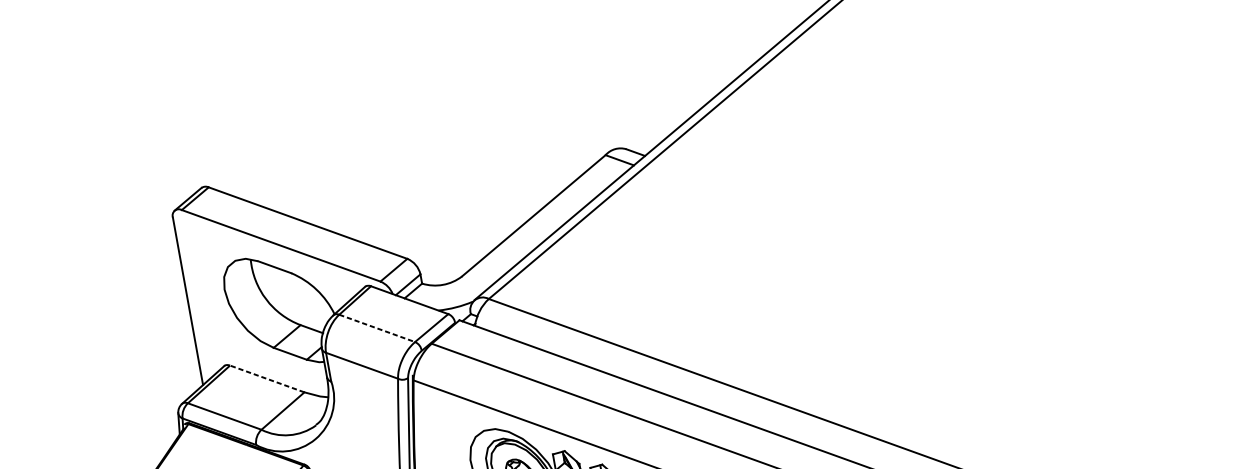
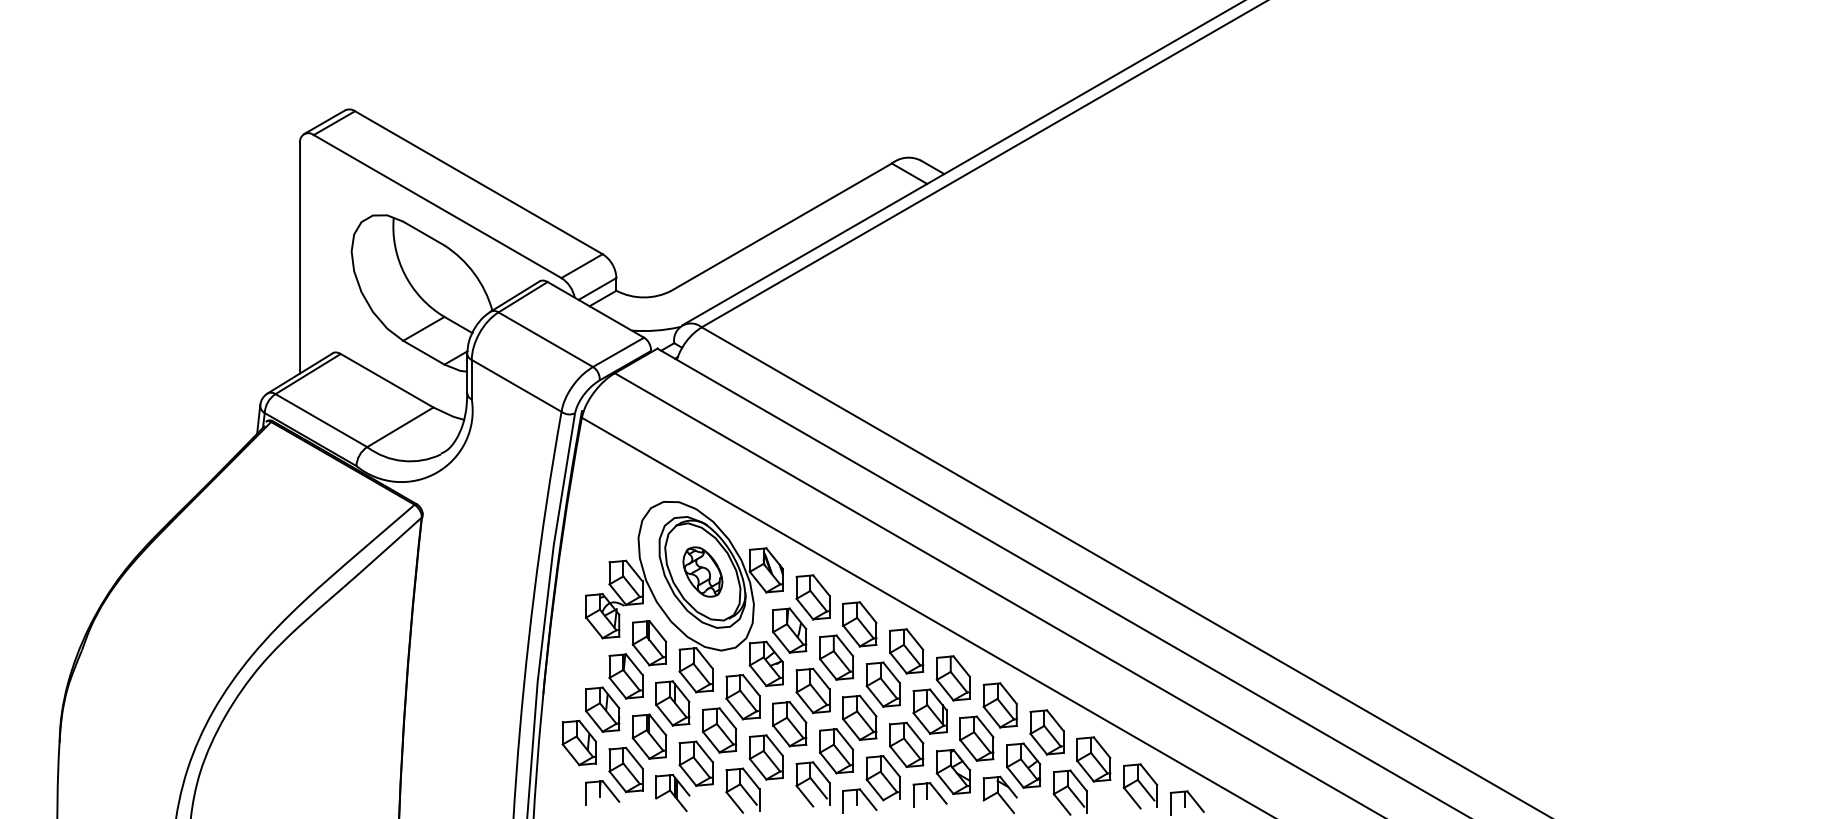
line: (376, 328) -> (545, 339), dashed -> solid
line: (267, 378) -> (387, 380), dashed -> solid

